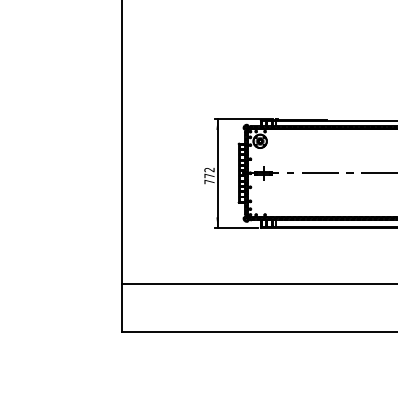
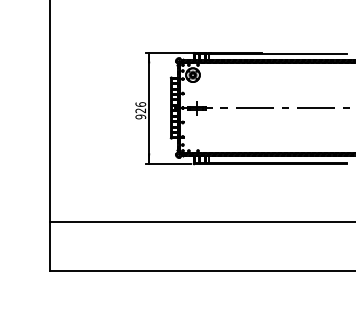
text: (209, 175) -> (140, 110), 772 -> 926

